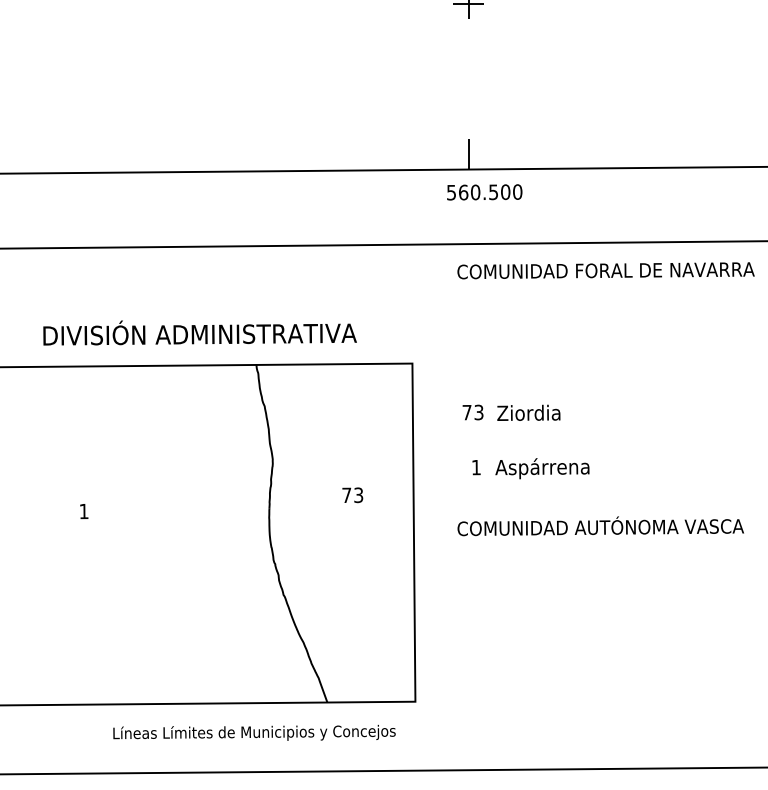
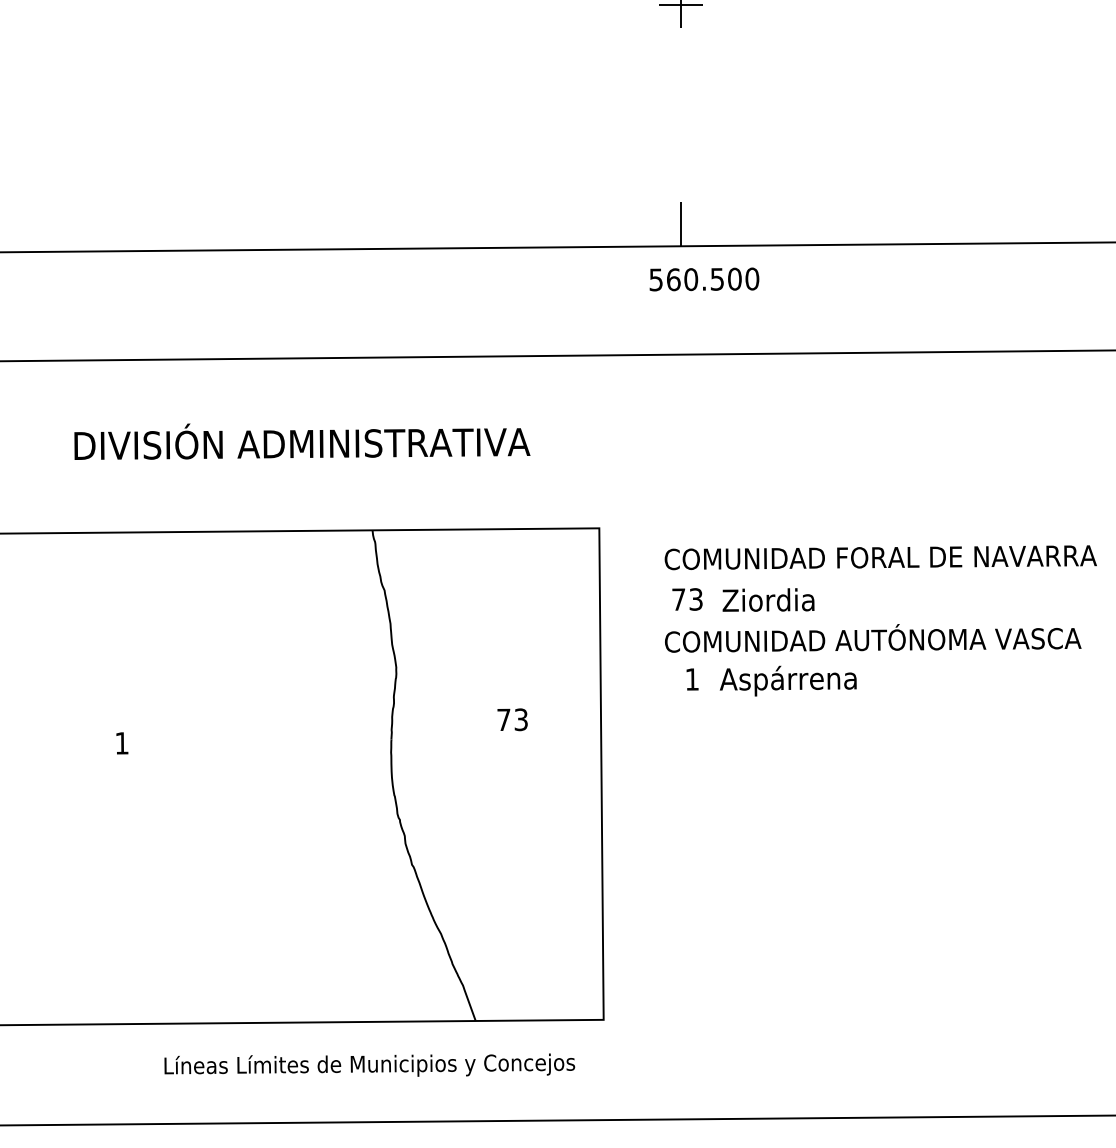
text: (605, 270) -> (879, 557), moved
text: (199, 332) -> (301, 440), moved
text: (600, 526) -> (872, 638), moved

